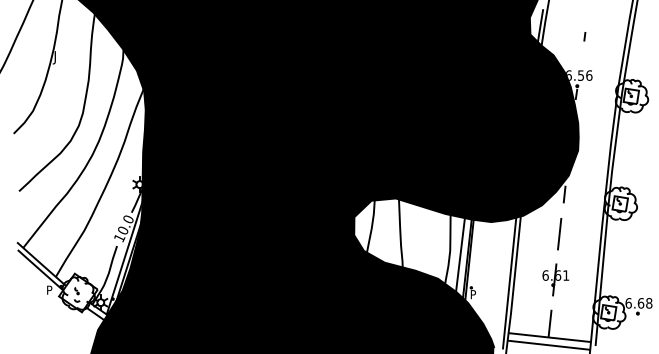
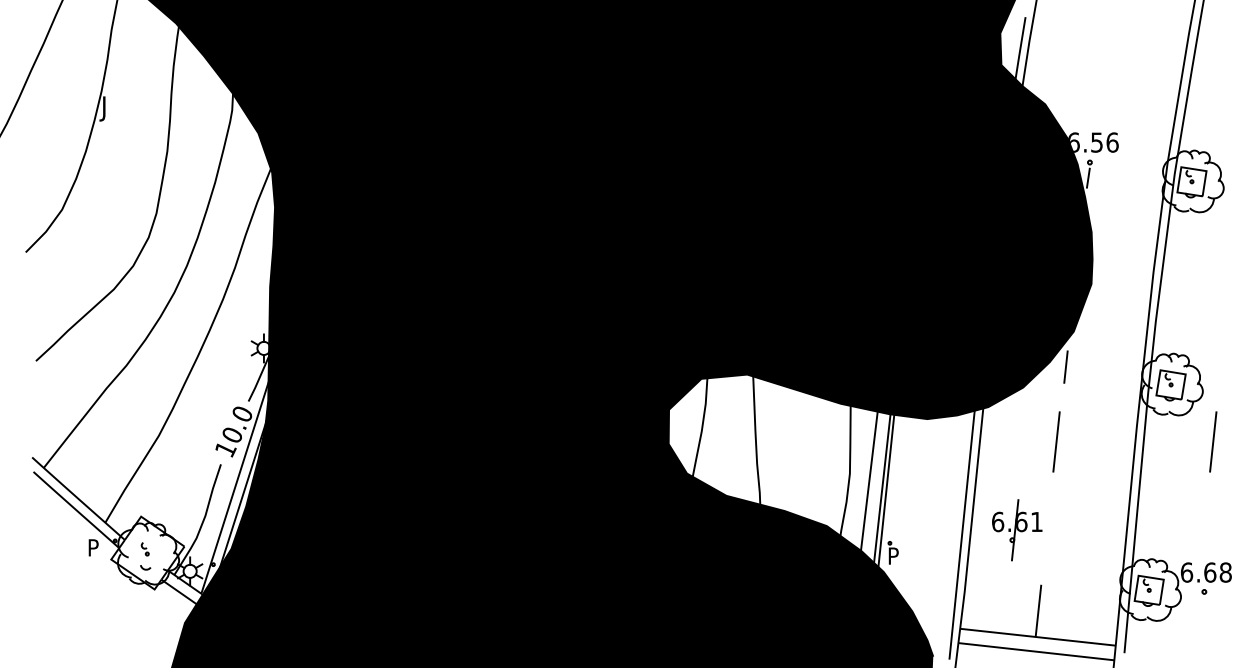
line: (584, 36) -> (1103, 68), removed
line: (642, 234) -> (1213, 442), added
part: (555, 279) -> (1016, 529), moved

